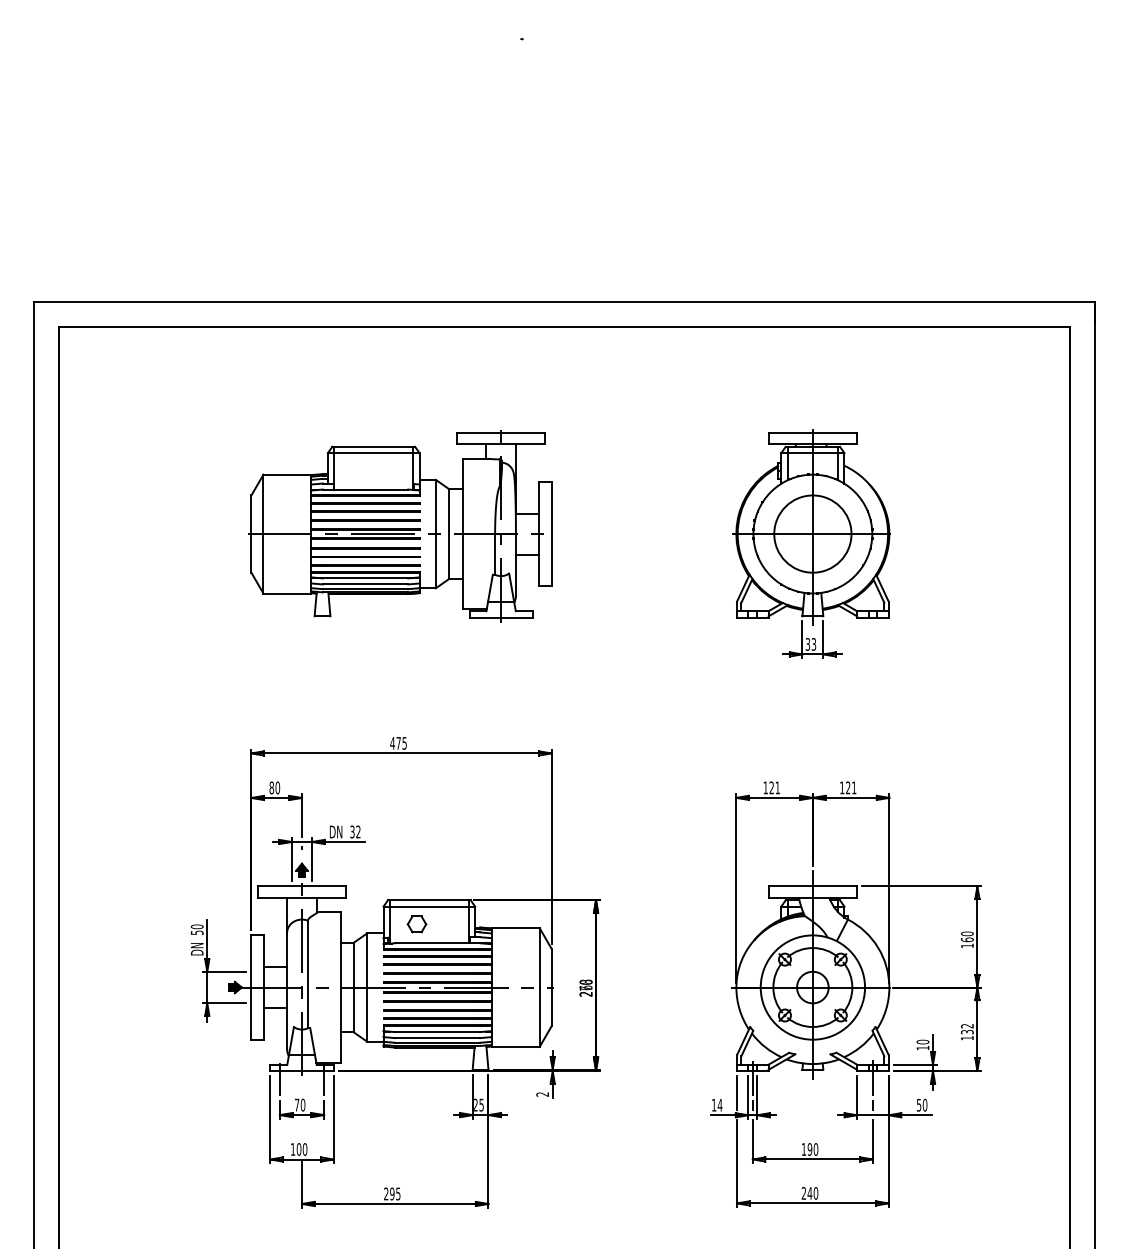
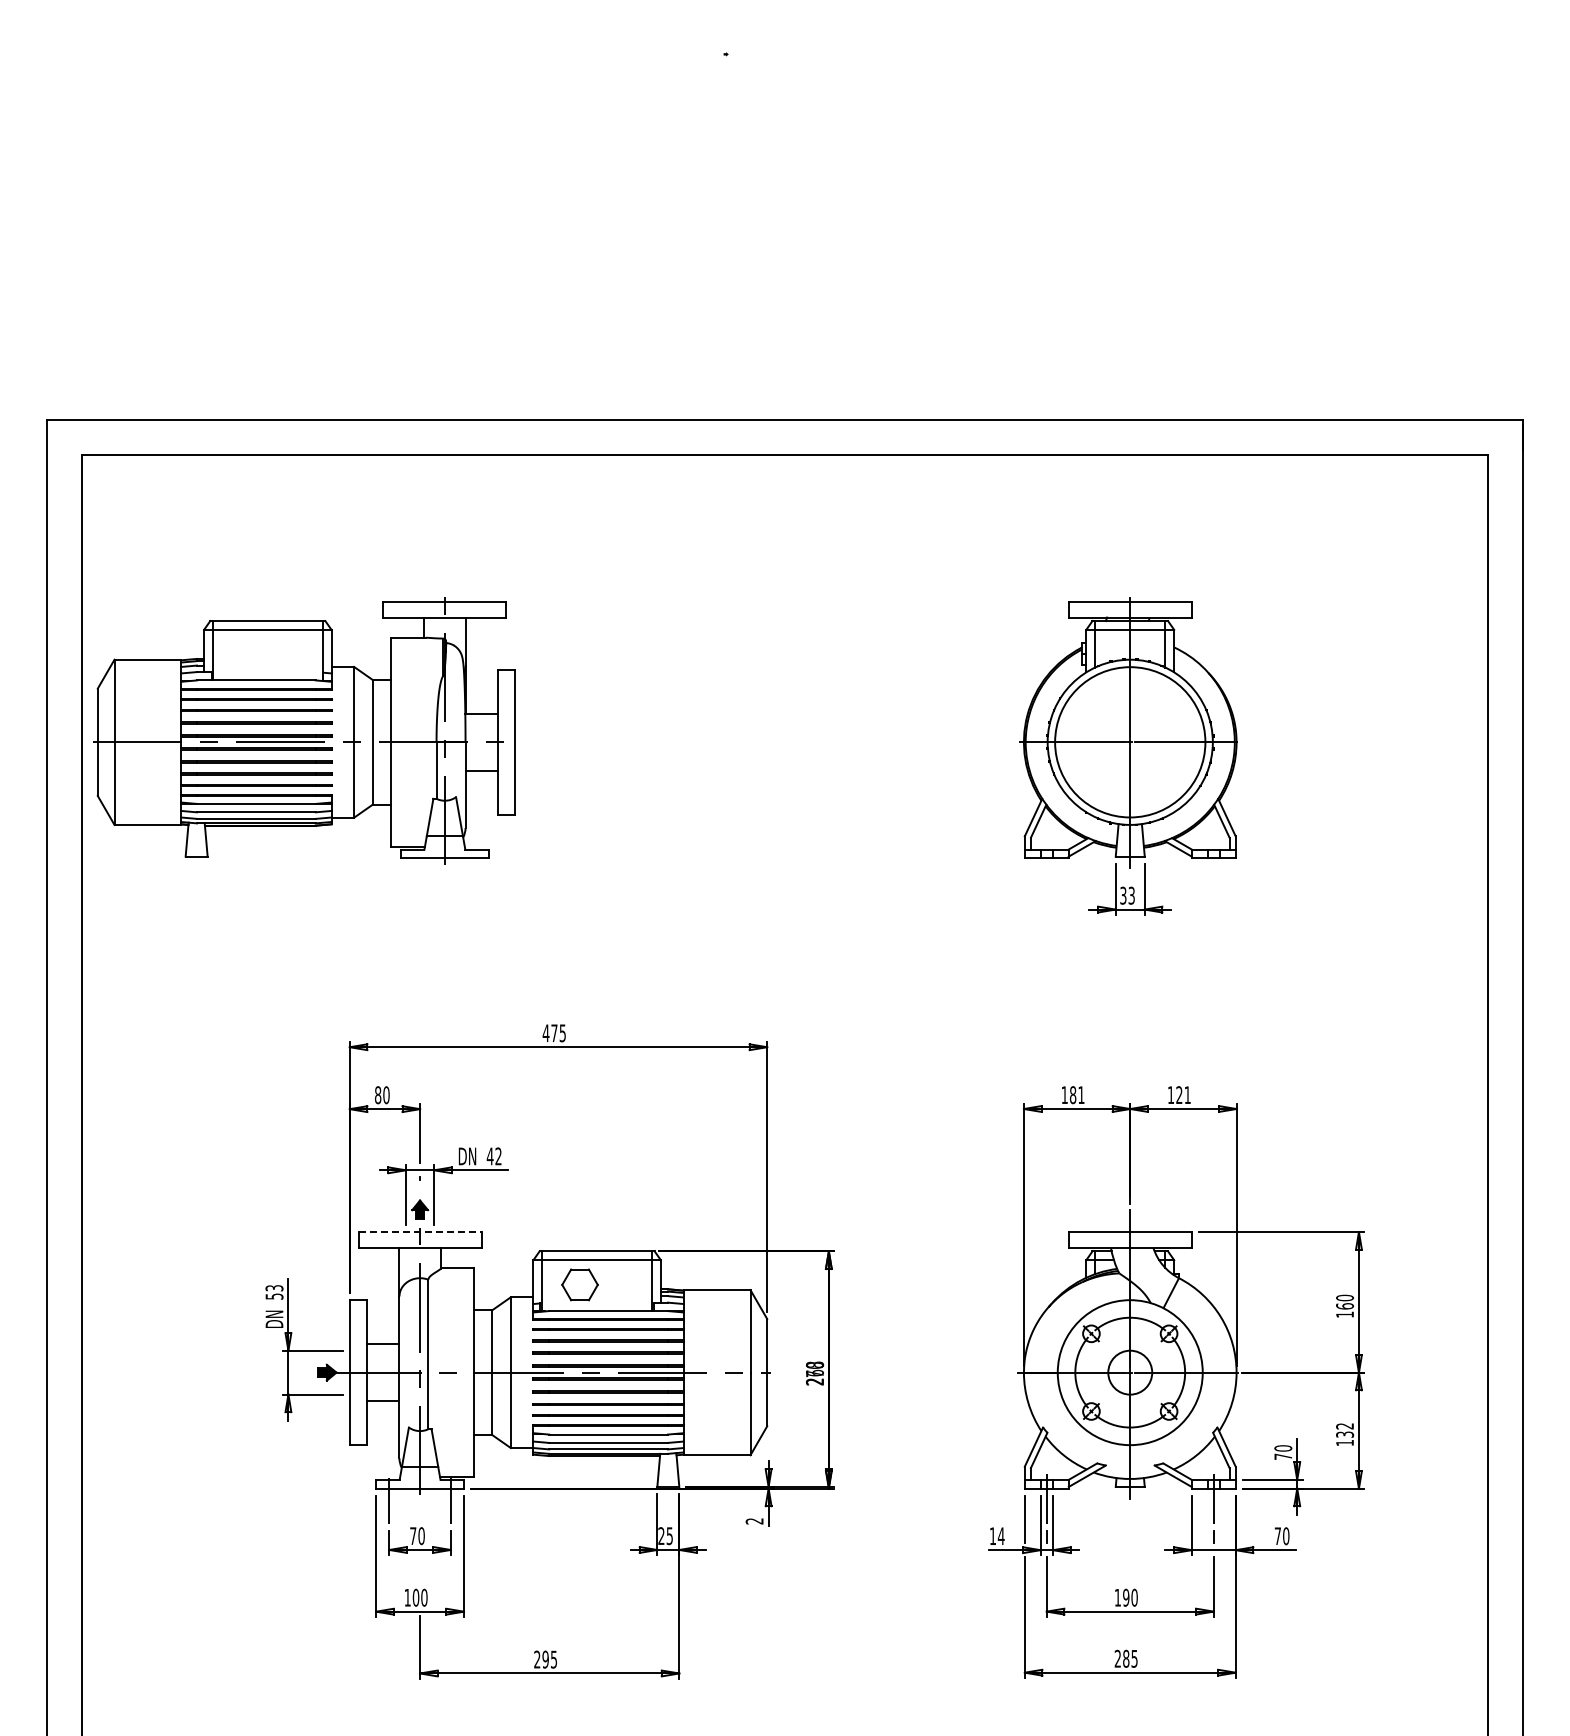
part: (400, 525) -> (304, 730), moved
circle: (812, 534) -> (1129, 742), size x1.4
text: (771, 788) -> (1072, 1095), 121 -> 181
text: (351, 832) -> (489, 1156), 32 -> 42
line: (302, 886) -> (420, 1232), solid -> dashed
part: (416, 924) -> (579, 1284), size x1.4
text: (197, 927) -> (274, 1288), 50 -> 53
text: (923, 1047) -> (1283, 1456), 10 -> 70
text: (918, 1105) -> (1277, 1536), 50 -> 70
text: (812, 1193) -> (1129, 1658), 240 -> 285

